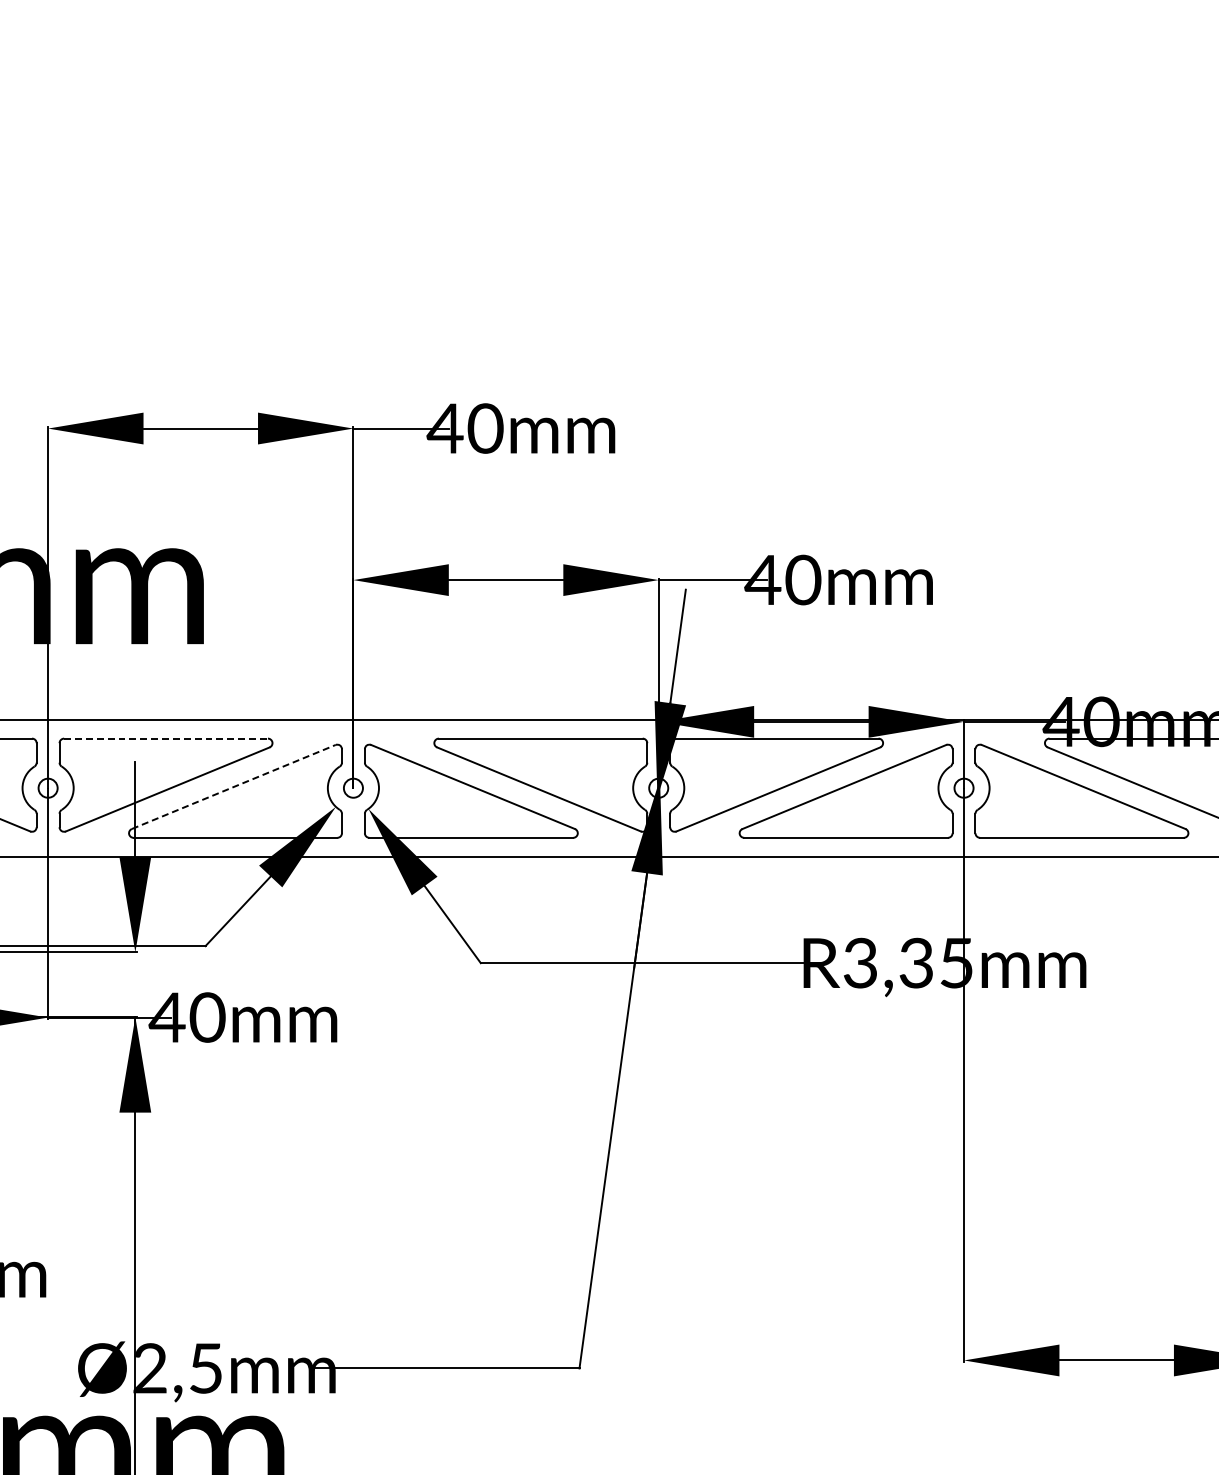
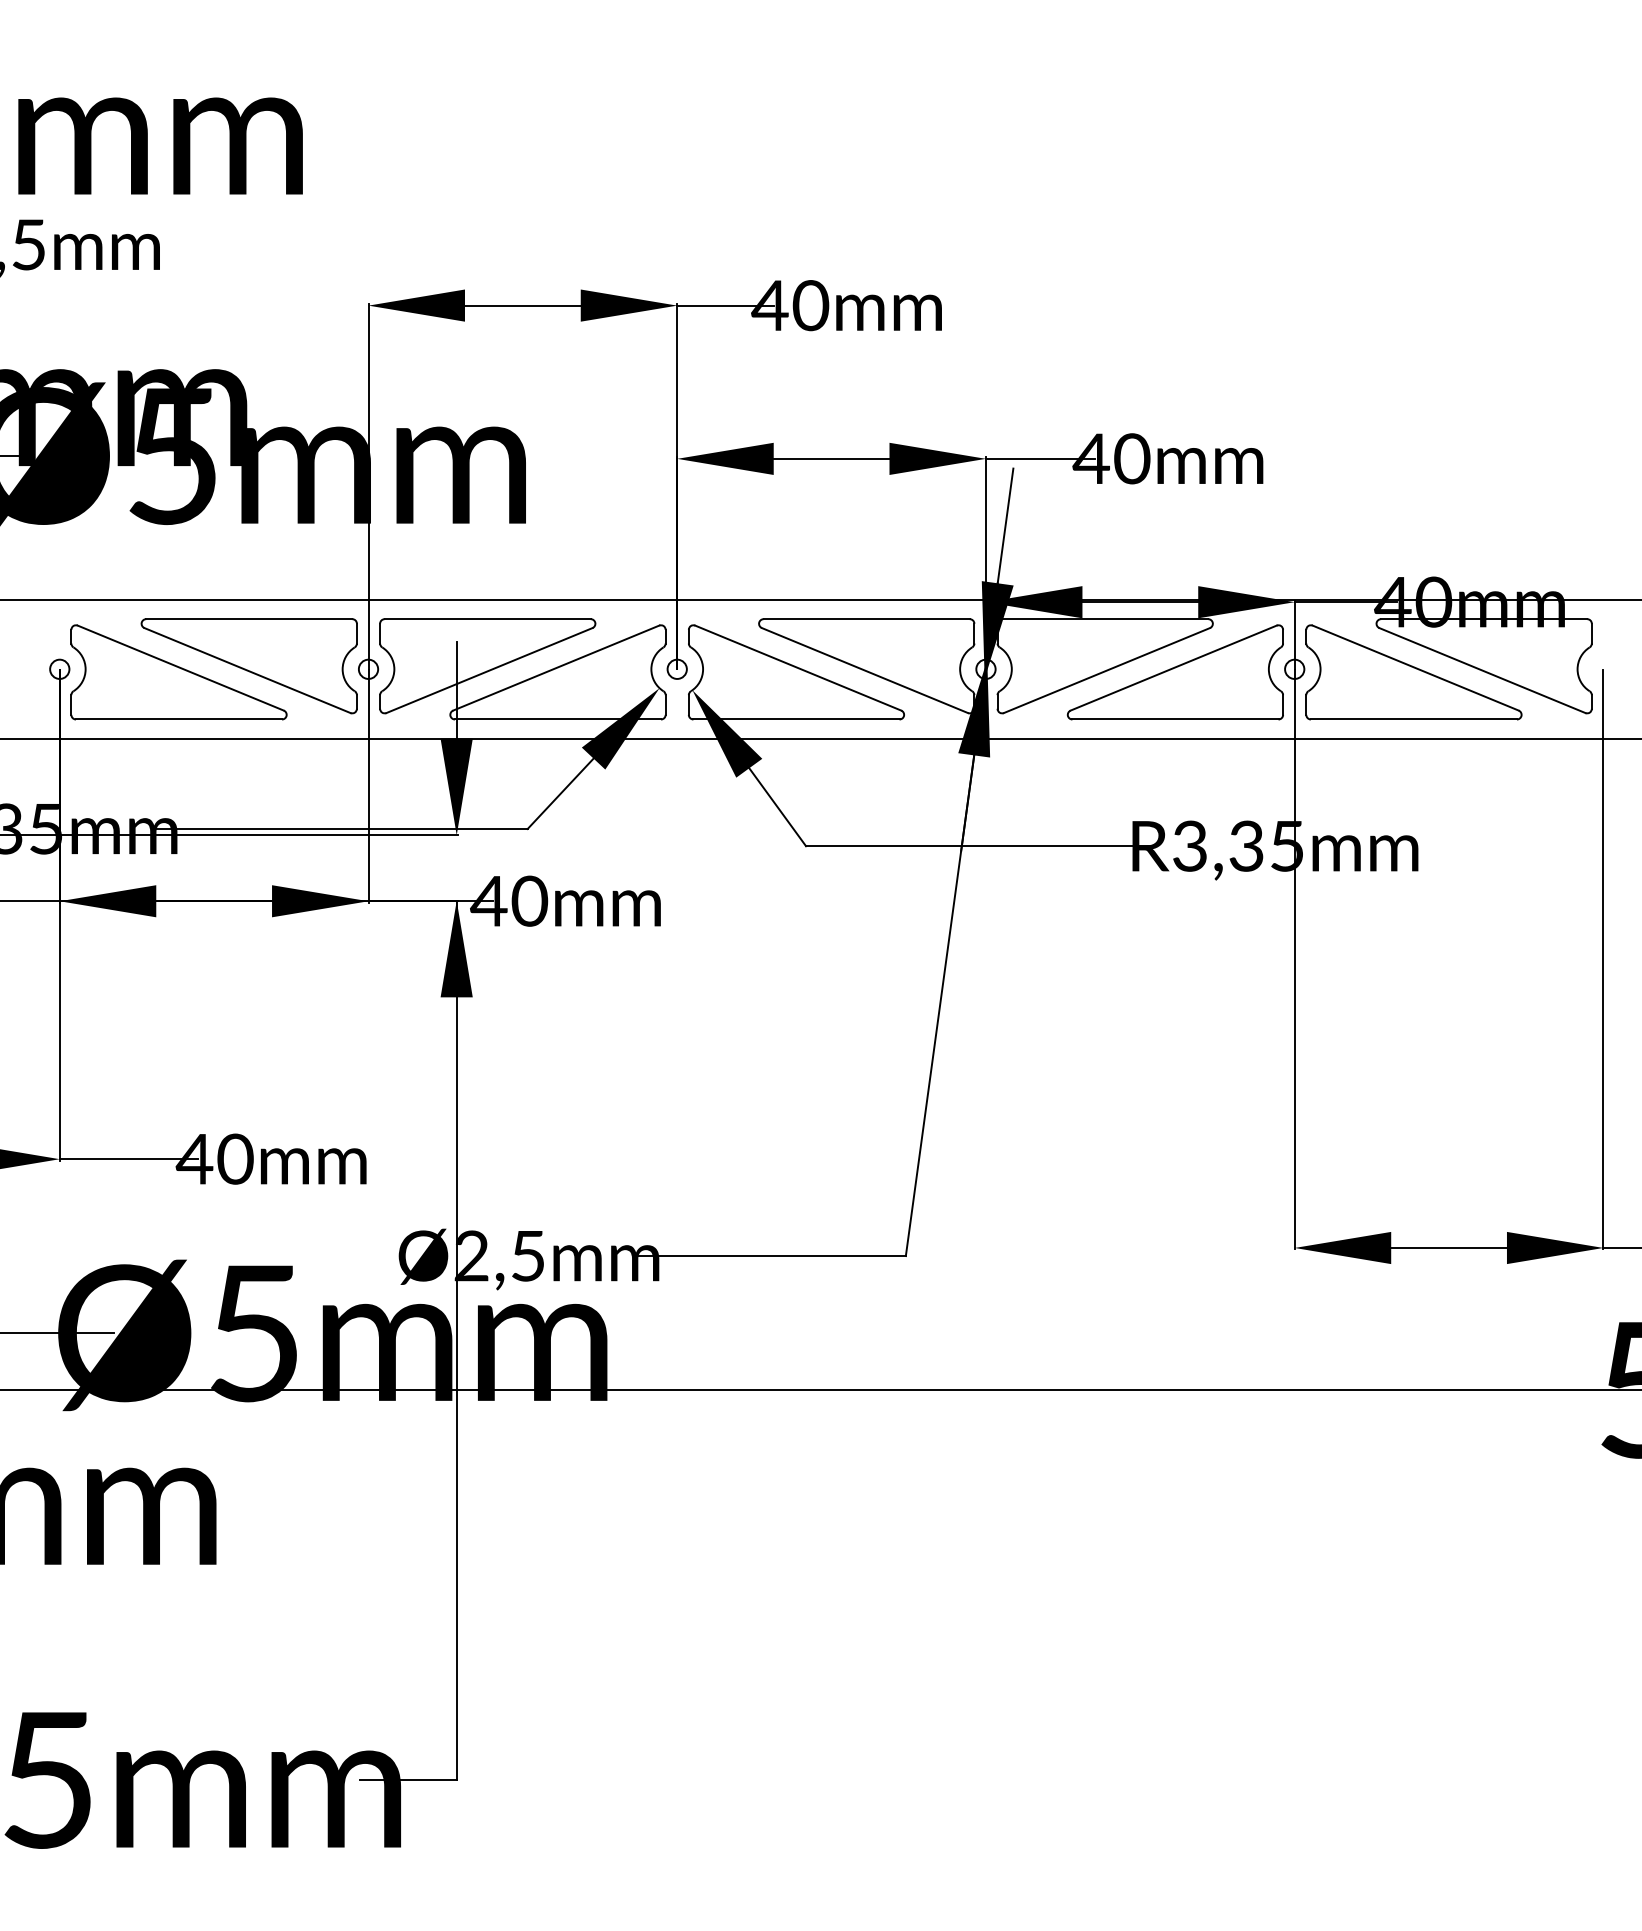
line: (166, 738) -> (488, 619), dashed -> solid
line: (234, 786) -> (556, 667), dashed -> solid

